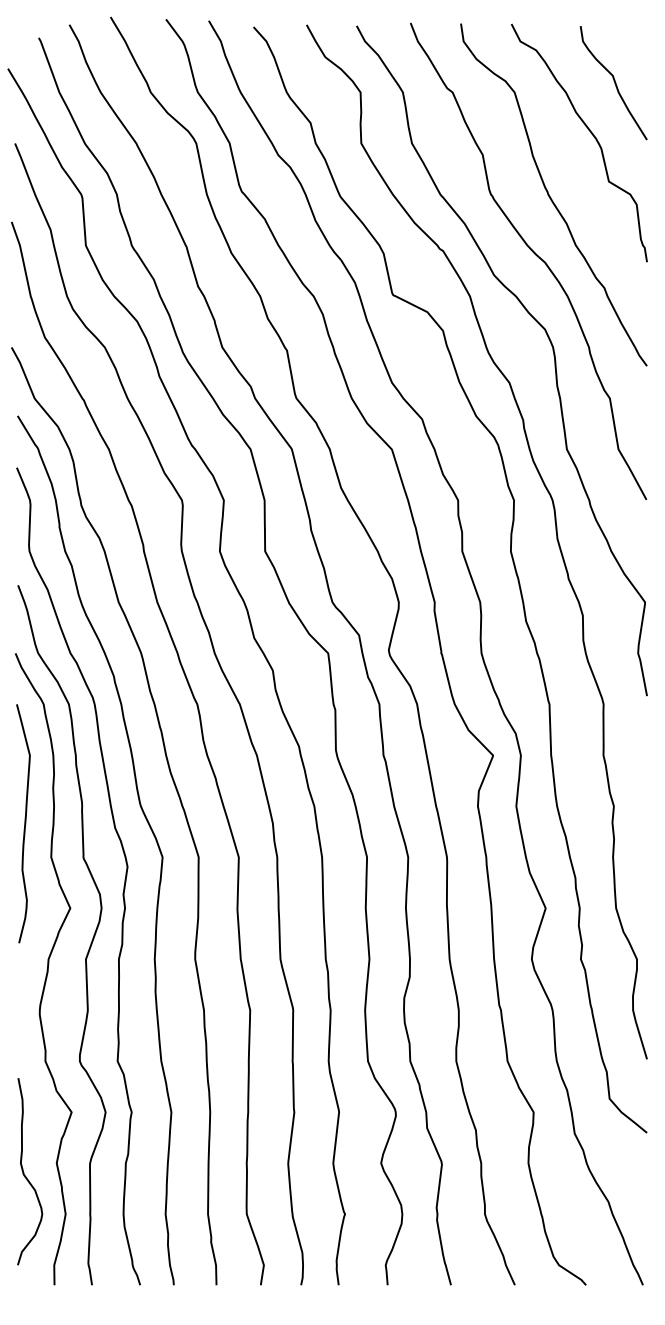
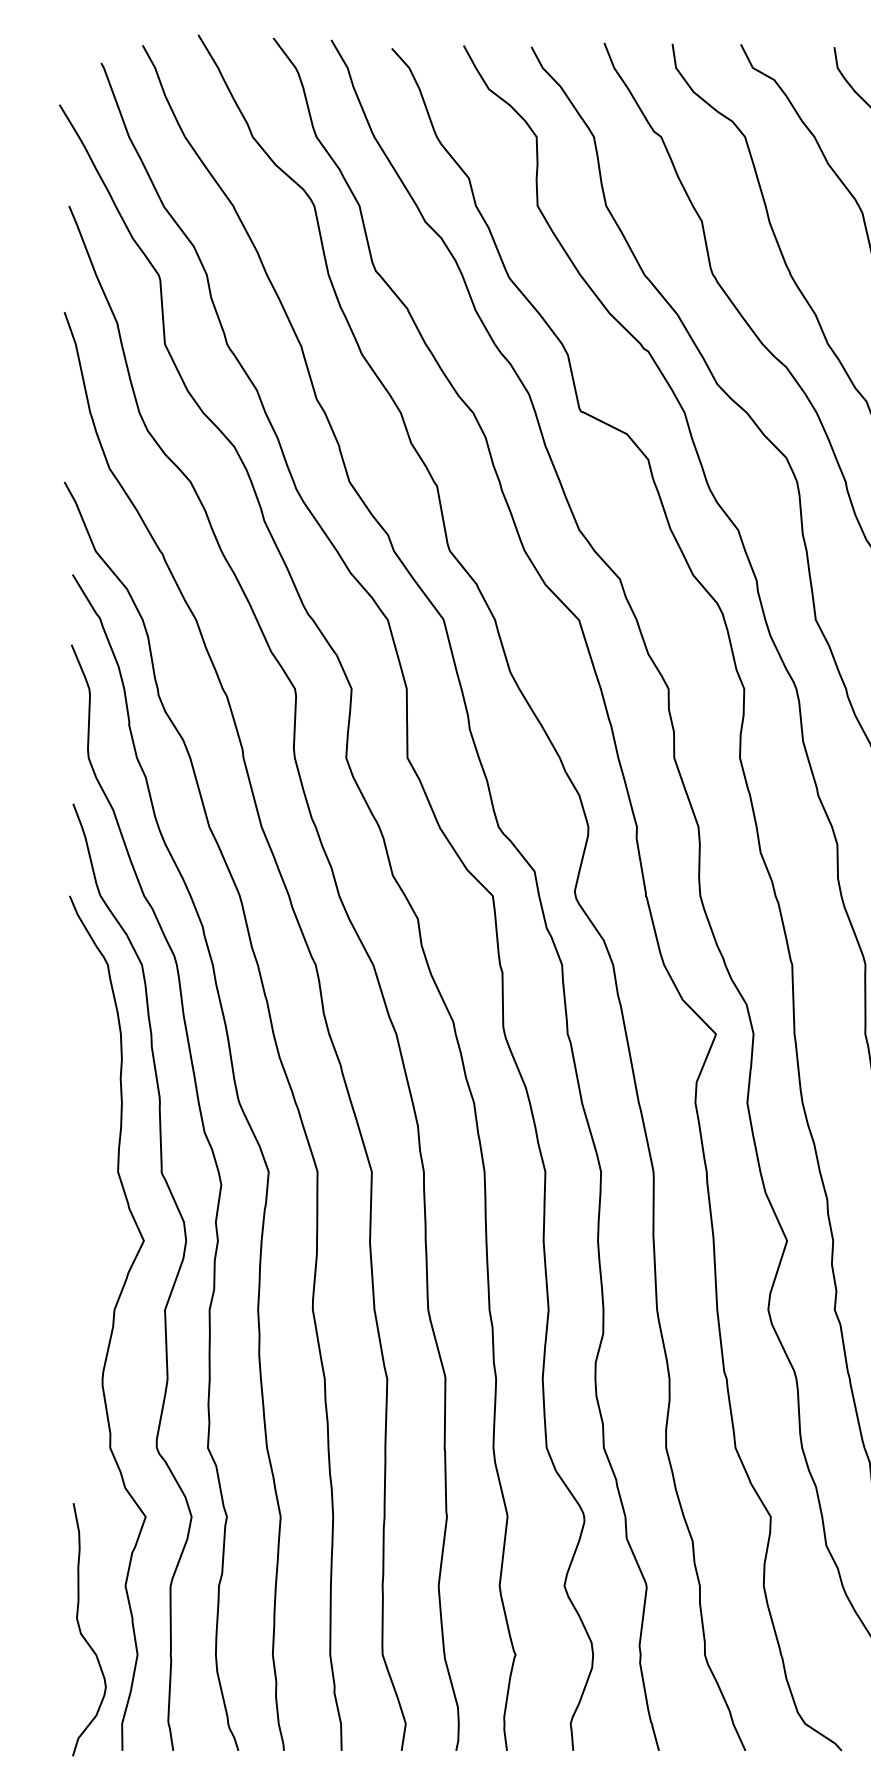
curve: (24, 823) -> (81, 1126), removed
curve: (24, 1172) -> (81, 1630), moved

